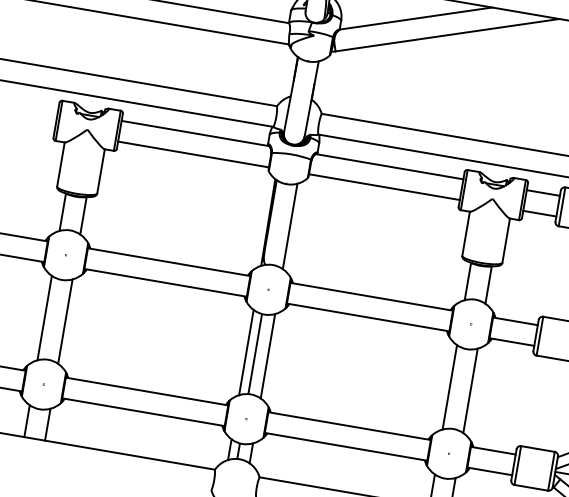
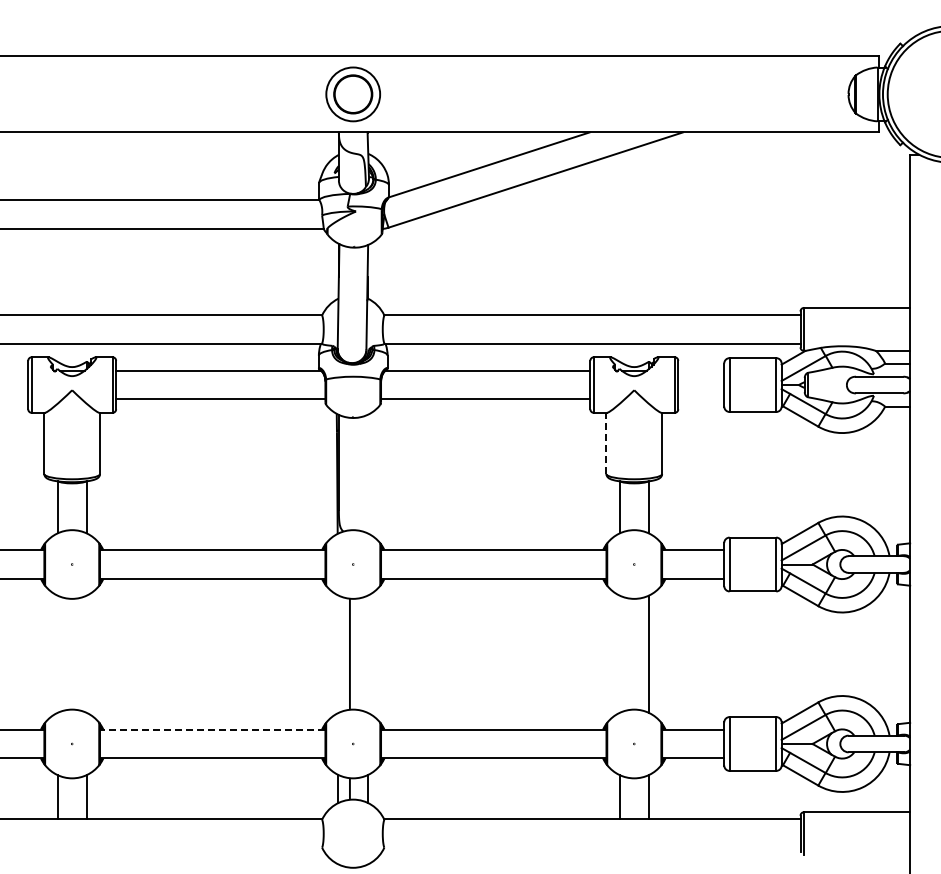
line: (543, 192) -> (701, 370), removed
line: (539, 213) -> (701, 399), removed
line: (290, 225) -> (367, 473), removed
line: (466, 233) -> (606, 443), solid -> dashed
line: (44, 317) -> (57, 653), removed
line: (65, 321) -> (86, 653), removed
line: (246, 352) -> (337, 654), removed
line: (267, 355) -> (367, 653), removed
line: (449, 386) -> (619, 653), removed
line: (146, 391) -> (212, 729), solid -> dashed

